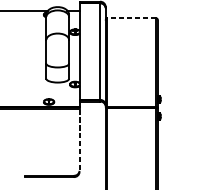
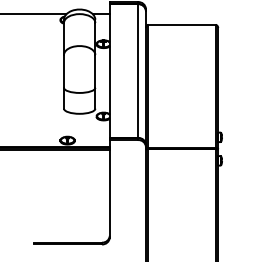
line: (132, 17) -> (182, 24), dashed -> solid
line: (79, 136) -> (109, 188), dashed -> solid

